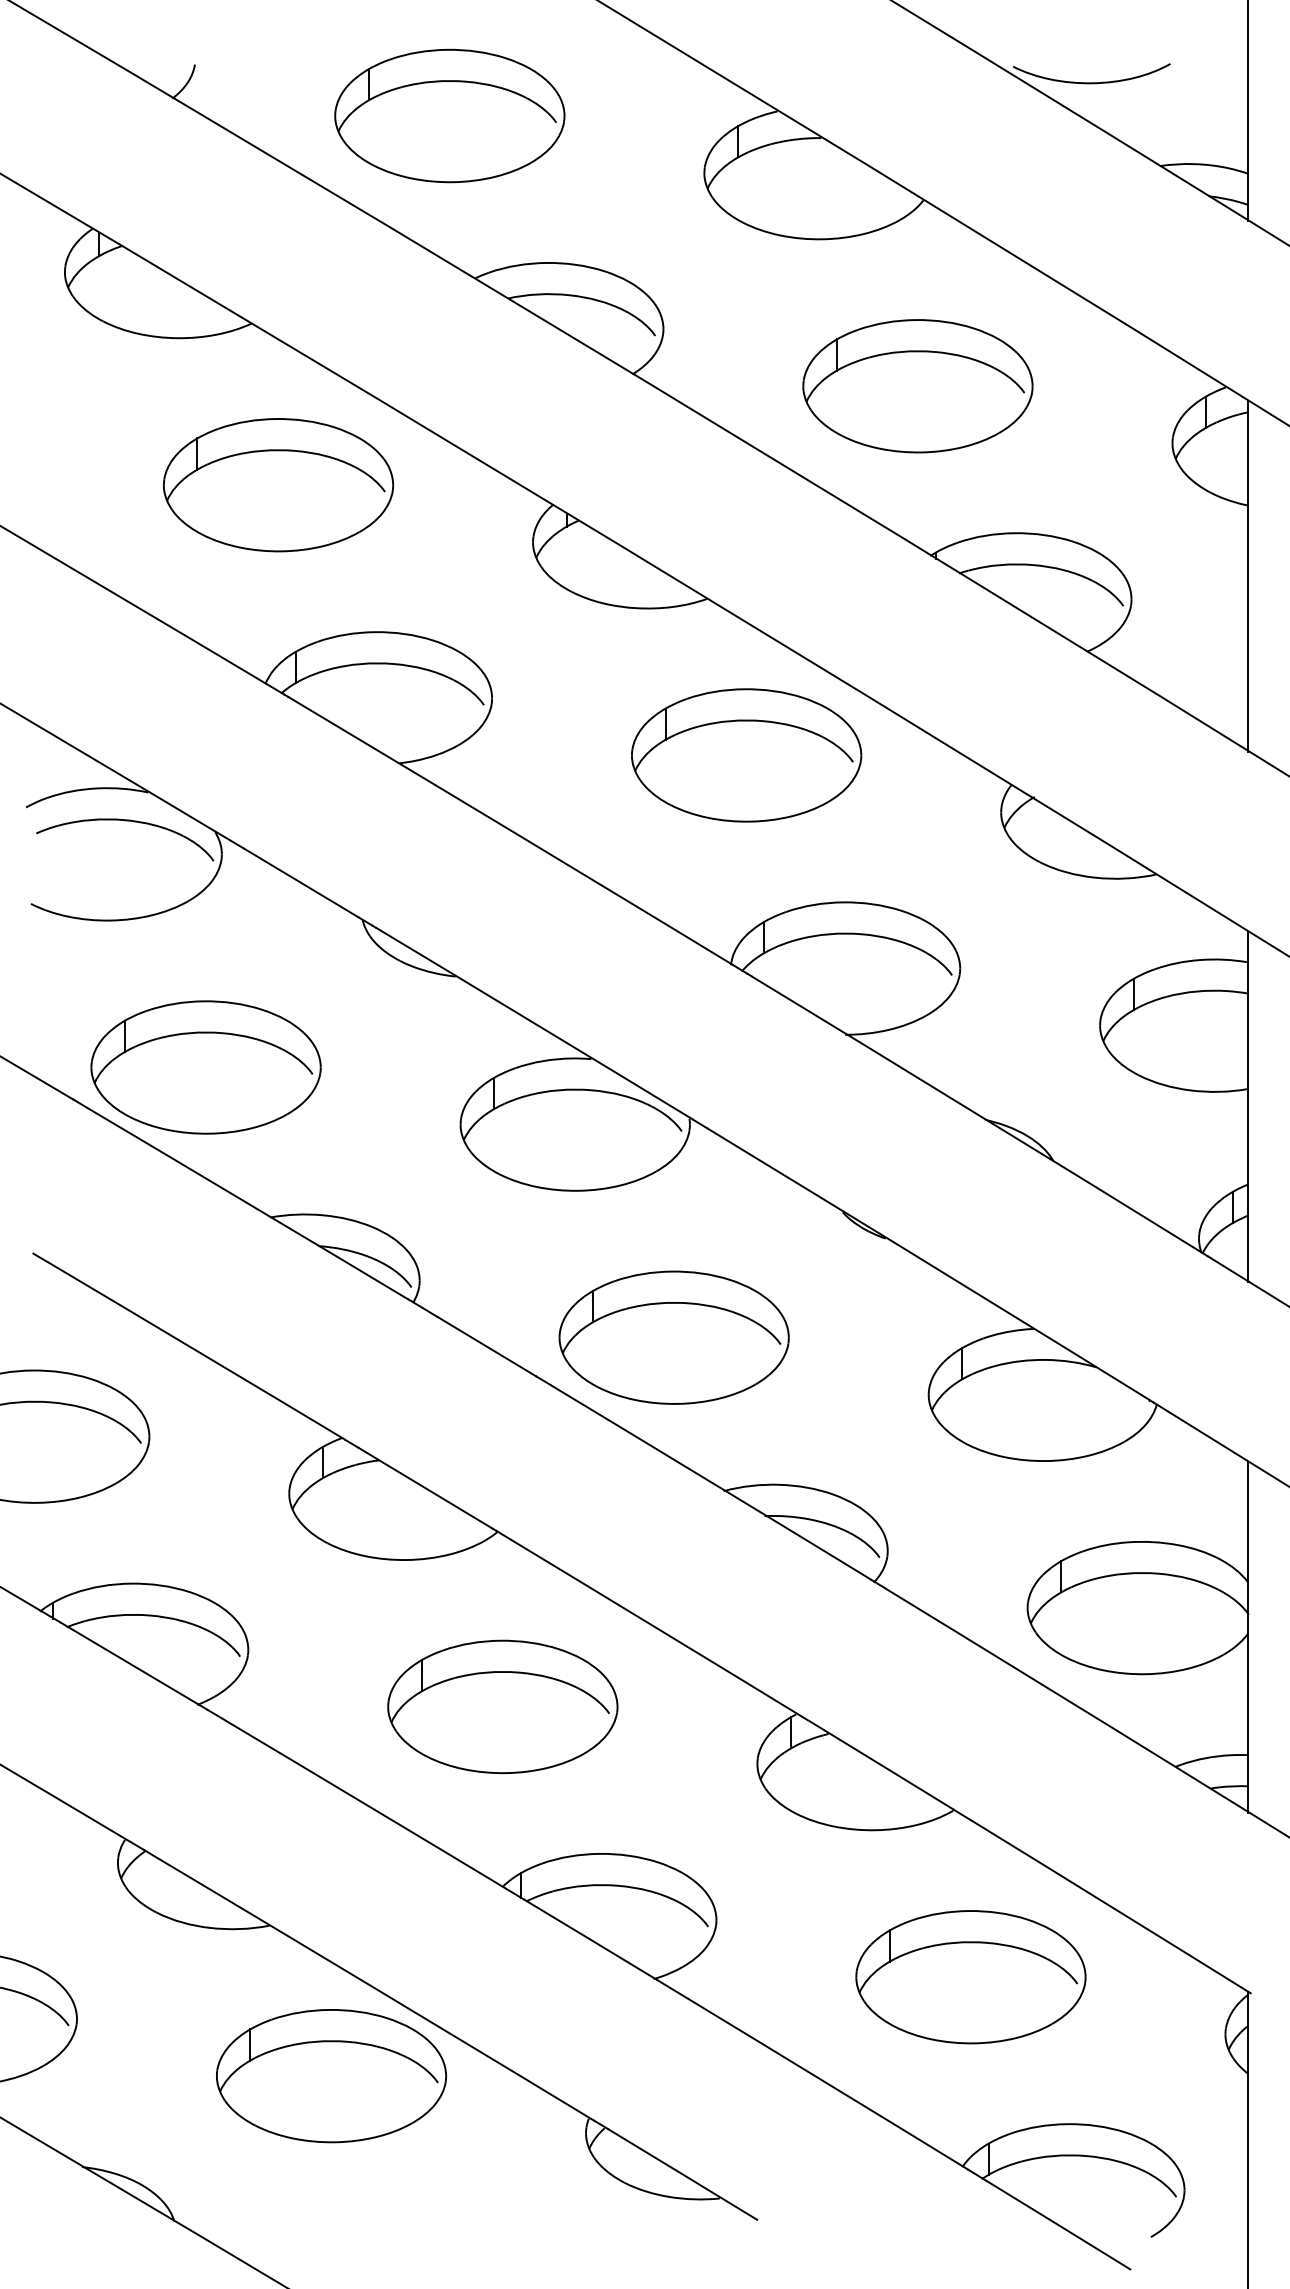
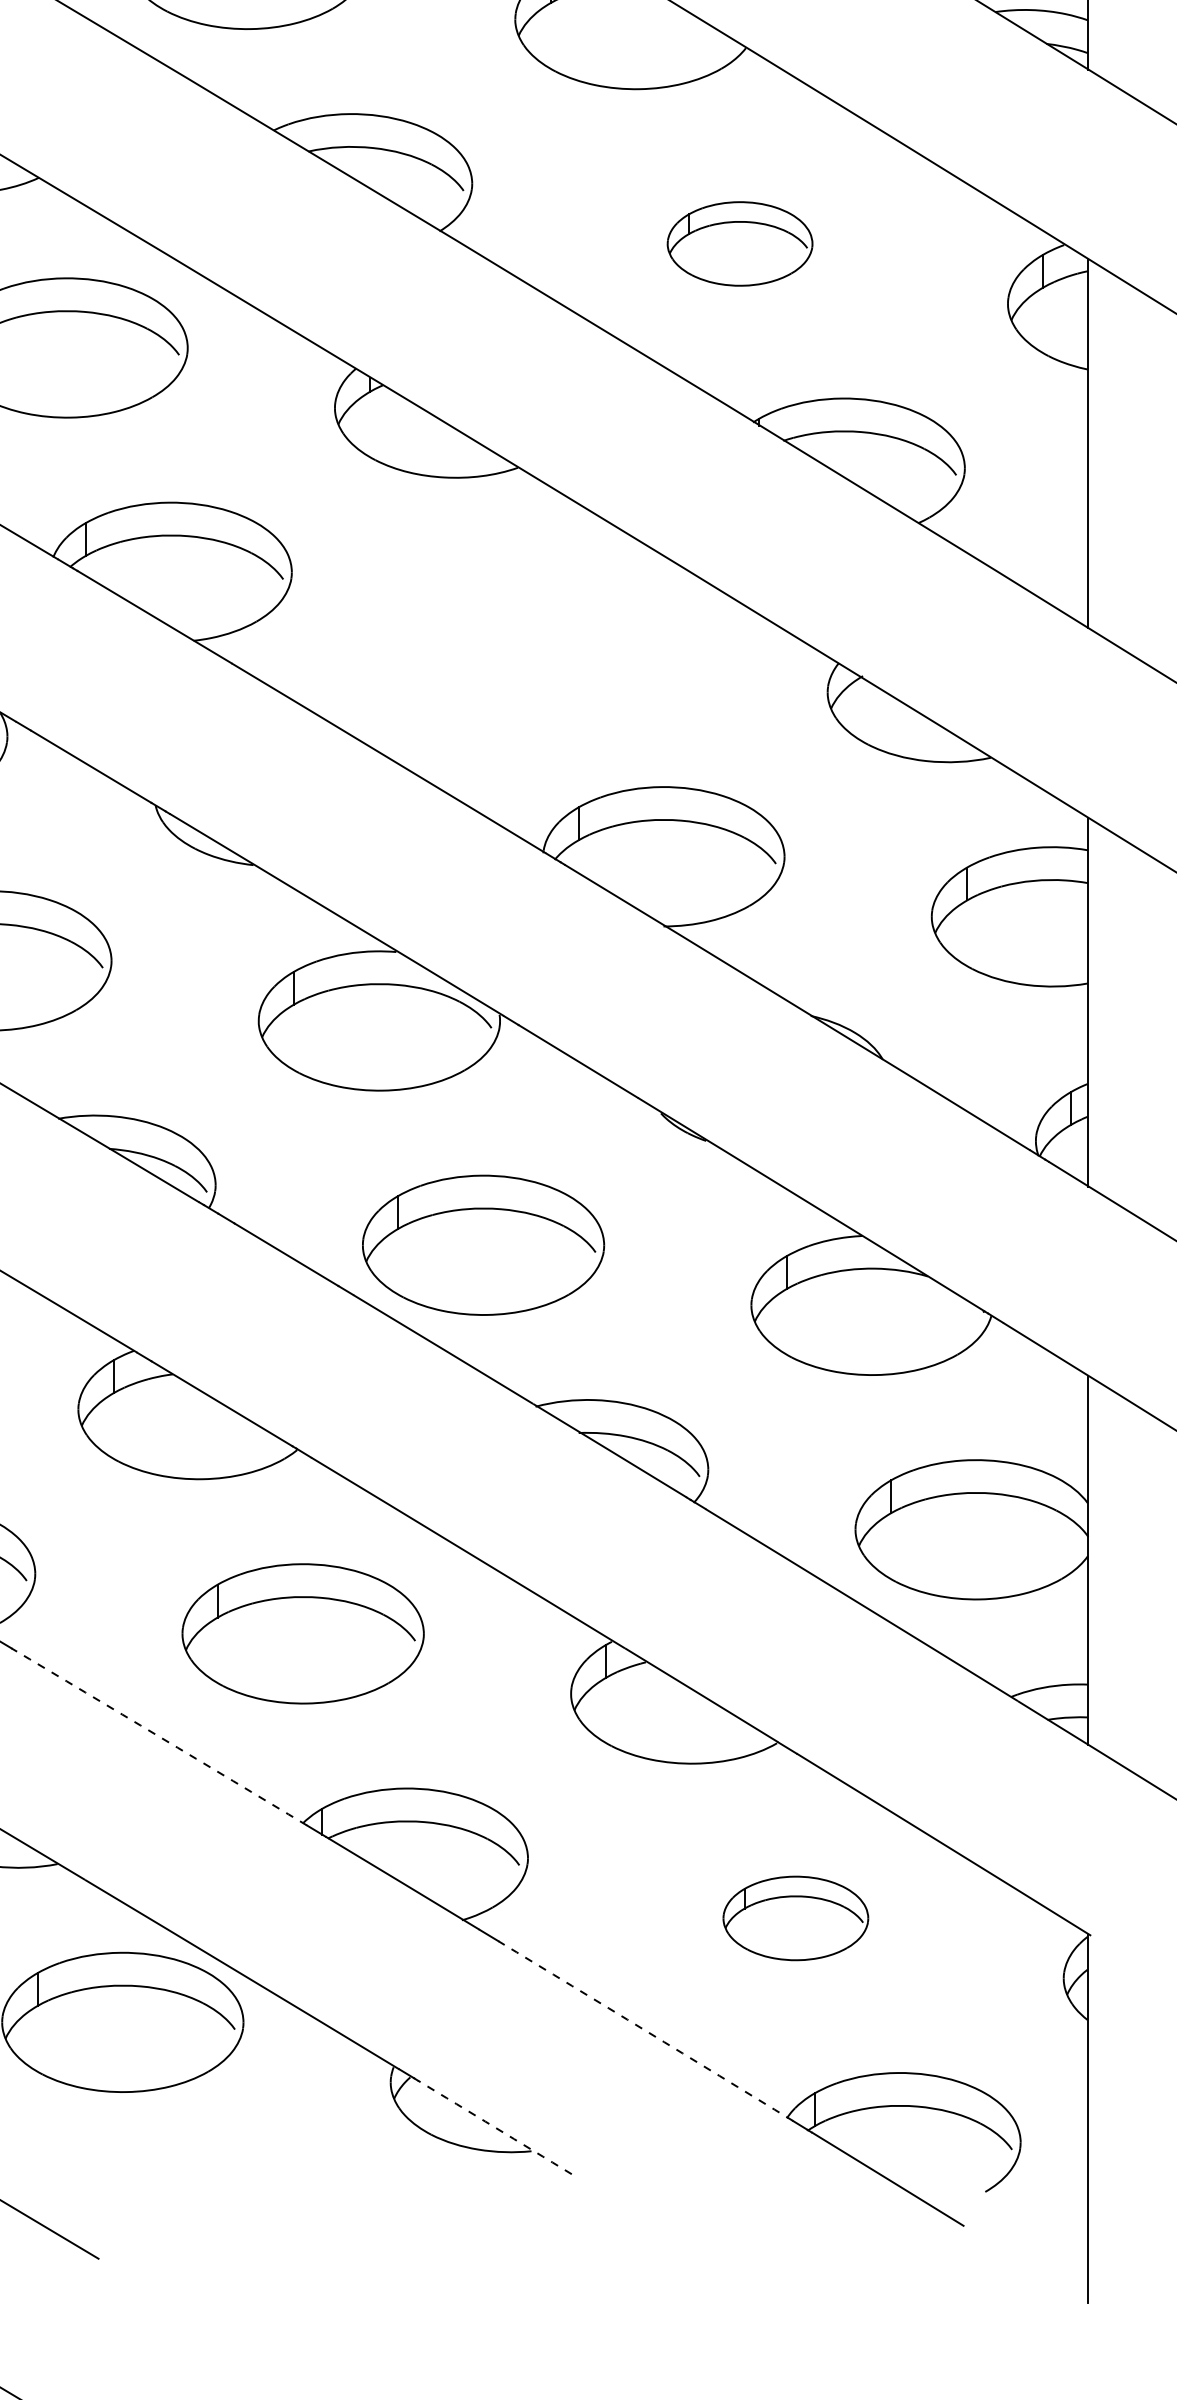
part: (917, 386) -> (739, 244), size x0.6
part: (746, 755) -> (559, 632), removed
arc: (366, 1804) -> (159, 1736), solid -> dashed
part: (970, 1977) -> (795, 1918), size x0.6
arc: (828, 2084) -> (645, 2031), solid -> dashed
arc: (685, 2175) -> (495, 2127), solid -> dashed

